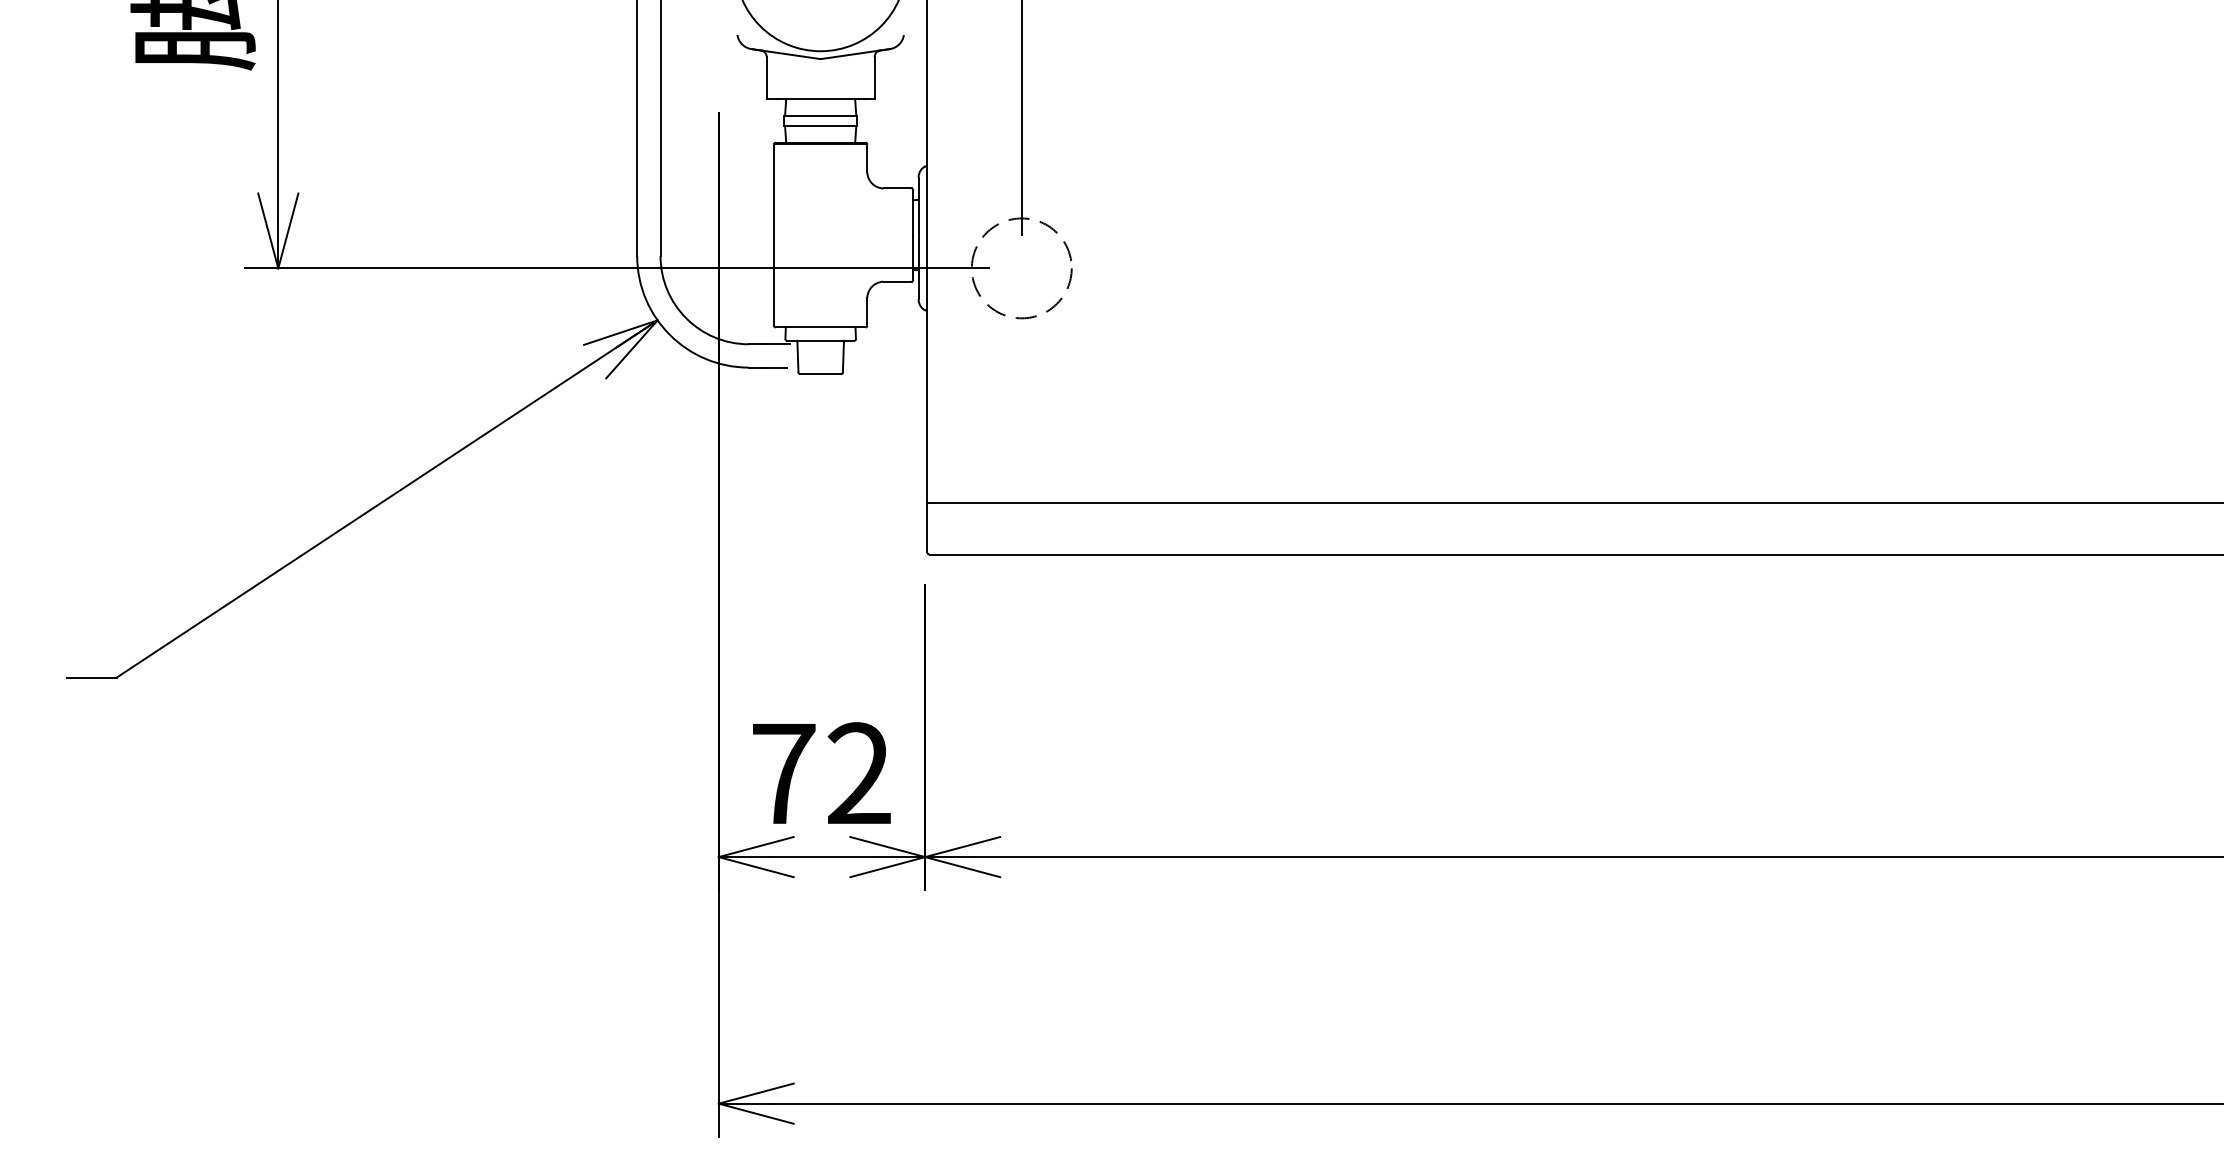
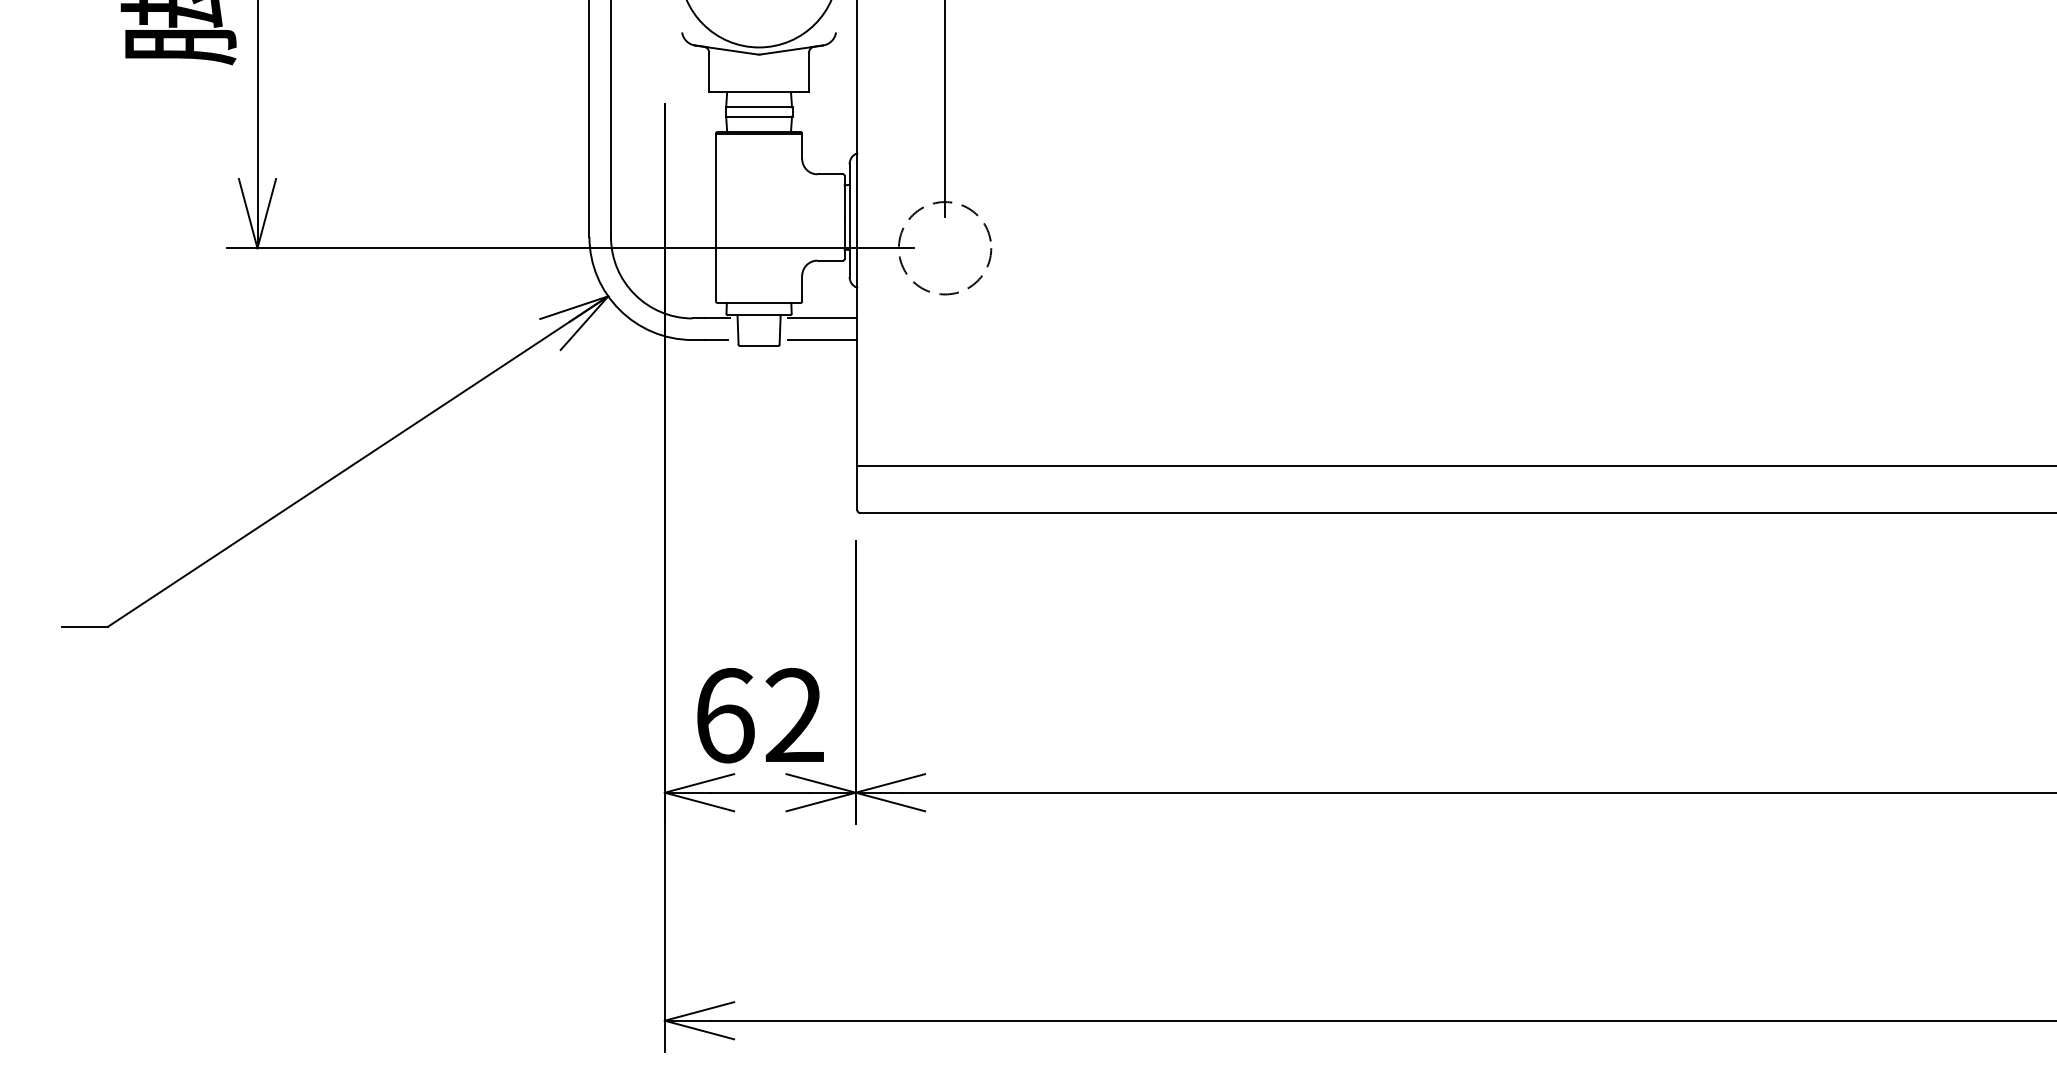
line: (889, 344) -> (822, 318), added
line: (889, 367) -> (822, 339), added
text: (784, 773) -> (725, 715), 72 -> 62

